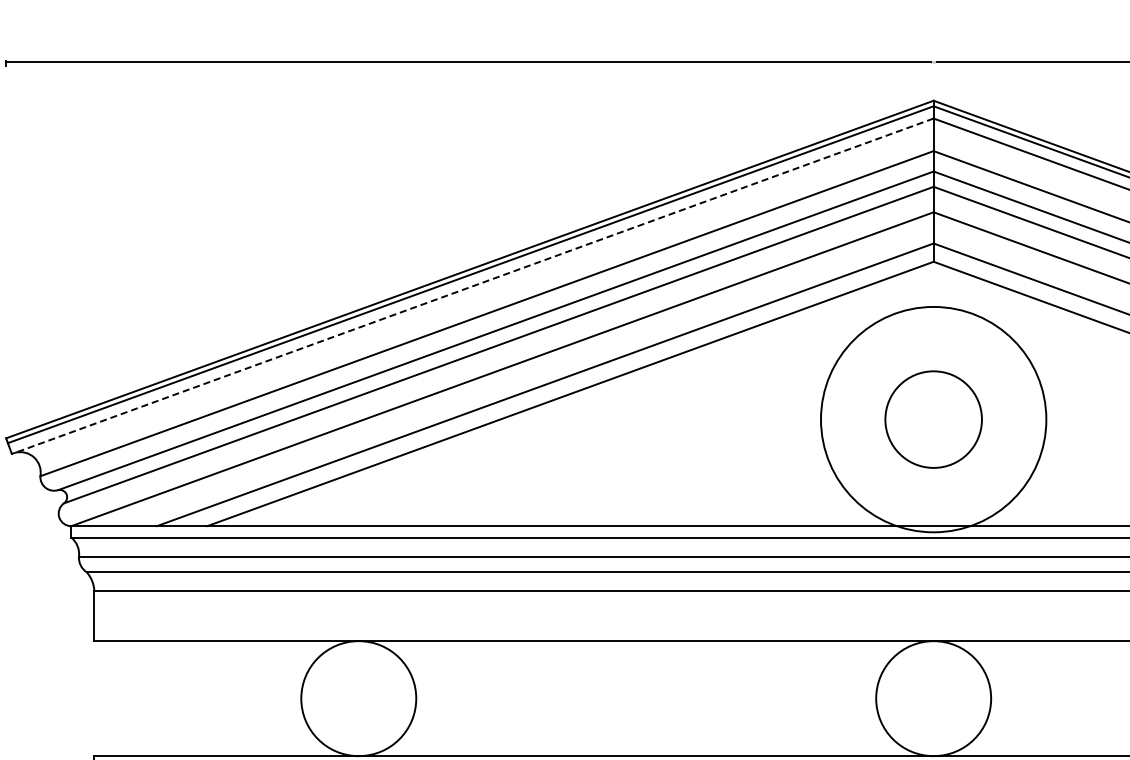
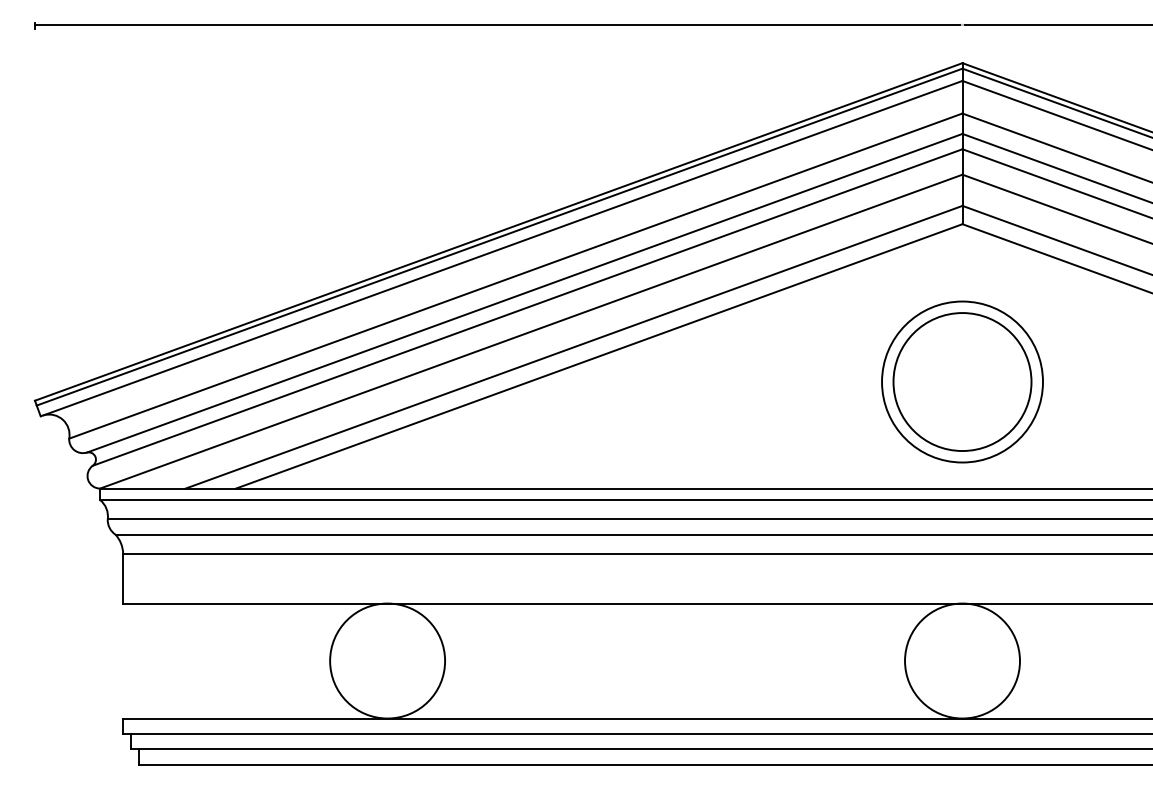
line: (474, 286) -> (503, 248), dashed -> solid
circle: (933, 419) -> (962, 381), size x0.71
circle: (933, 420) -> (962, 382), size x1.43

